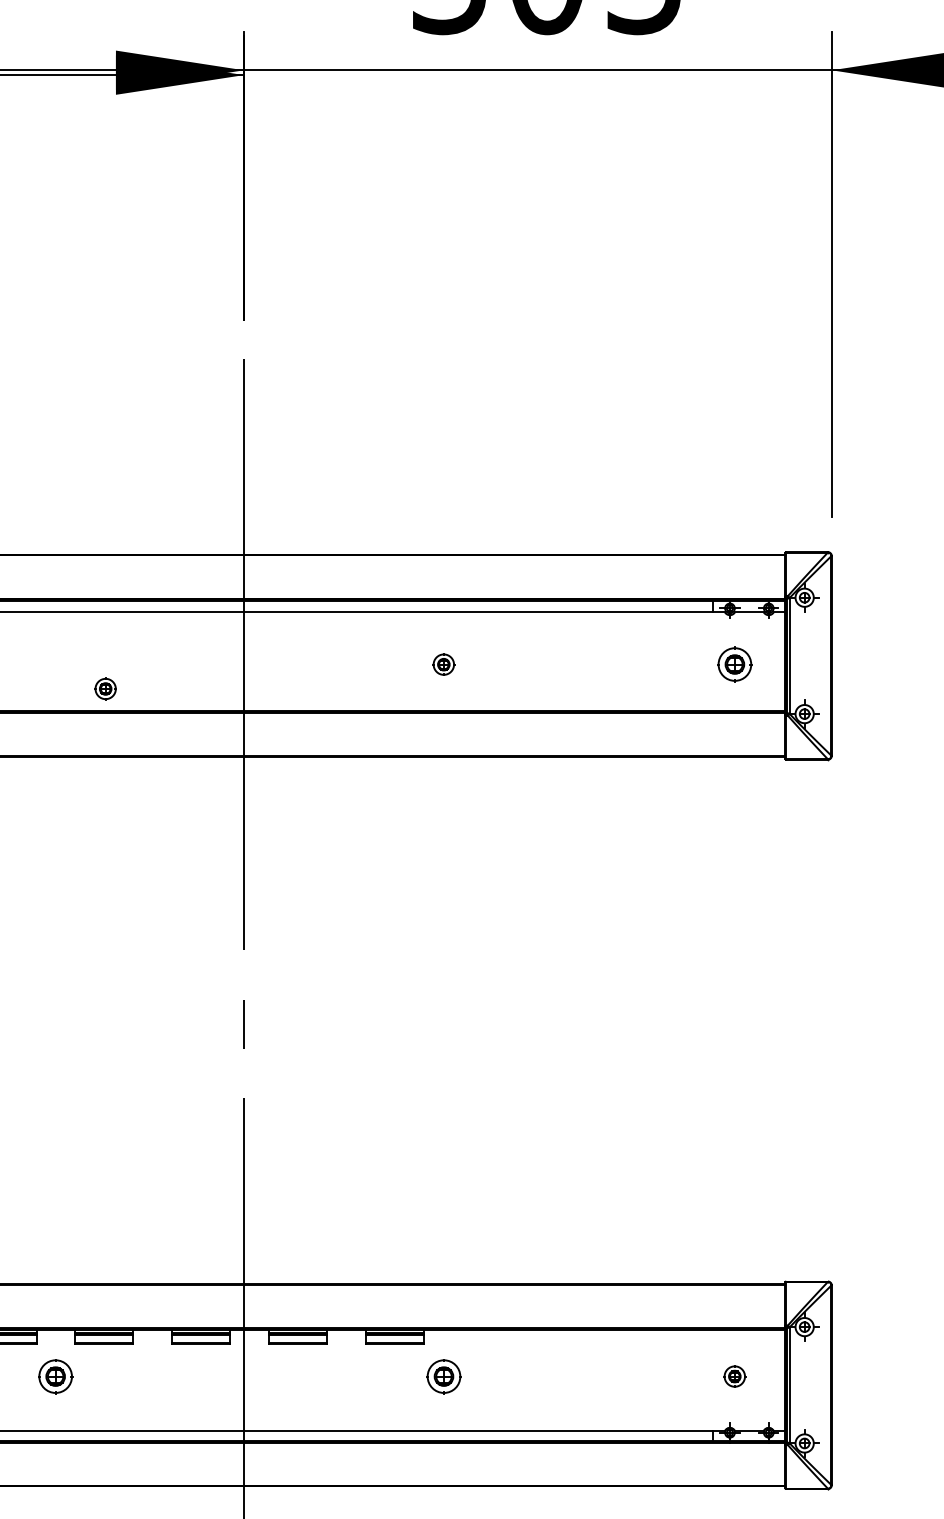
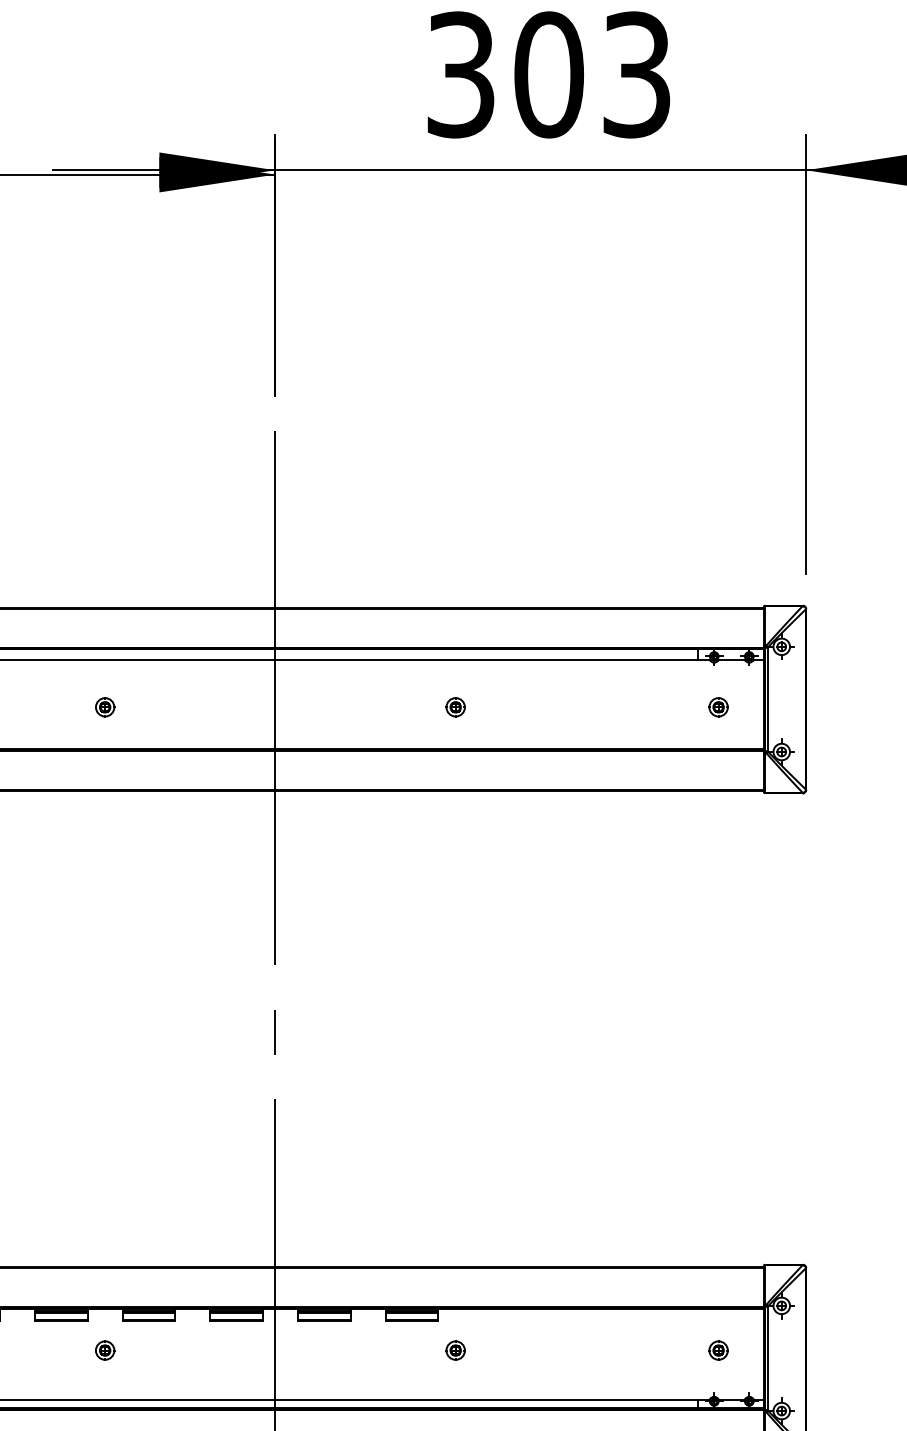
part: (734, 664) -> (718, 707), size x0.62
part: (106, 689) -> (105, 707), moved
part: (56, 1376) -> (105, 1350), size x0.62
part: (443, 1376) -> (455, 1350), size x0.62

